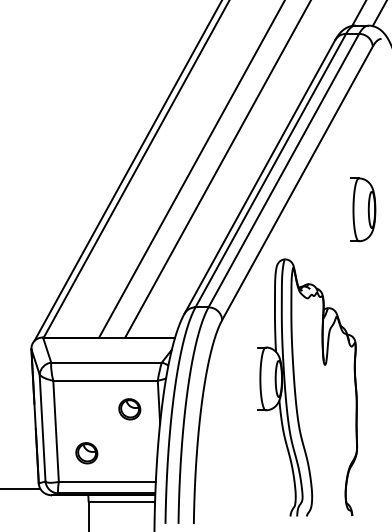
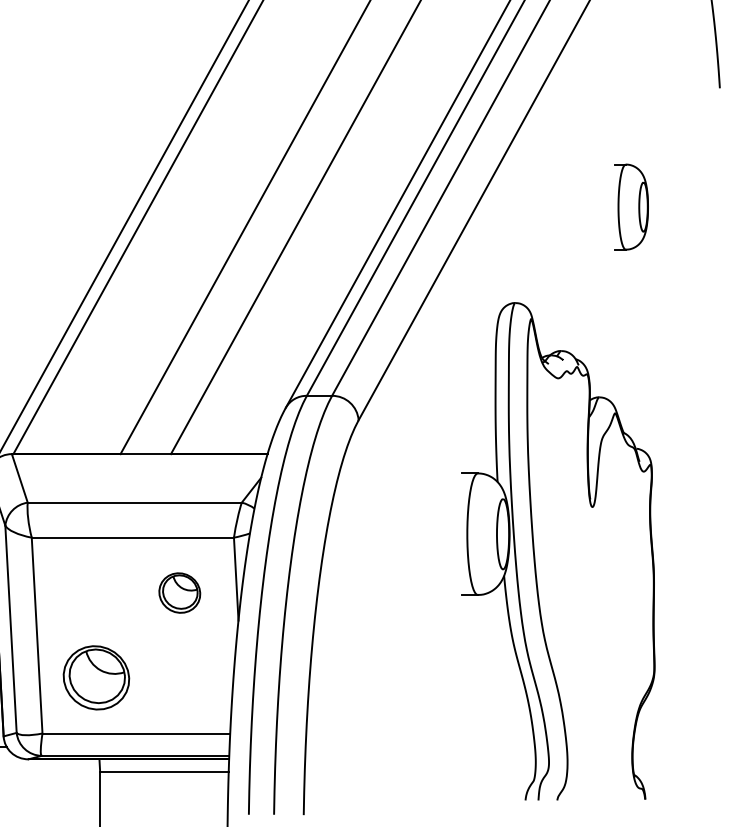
part: (363, 209) -> (632, 206), size x0.7
part: (295, 387) -> (535, 550), moved
part: (86, 453) -> (95, 678), size x1.6

